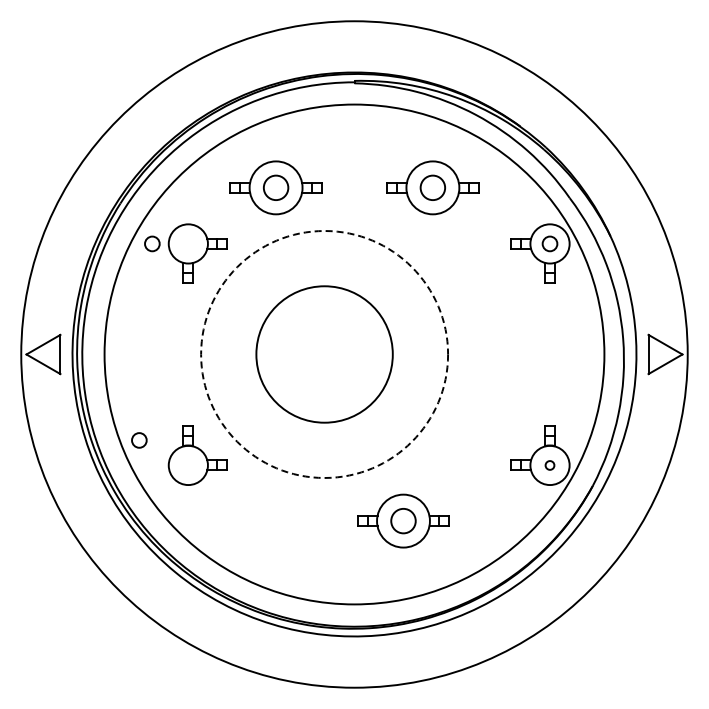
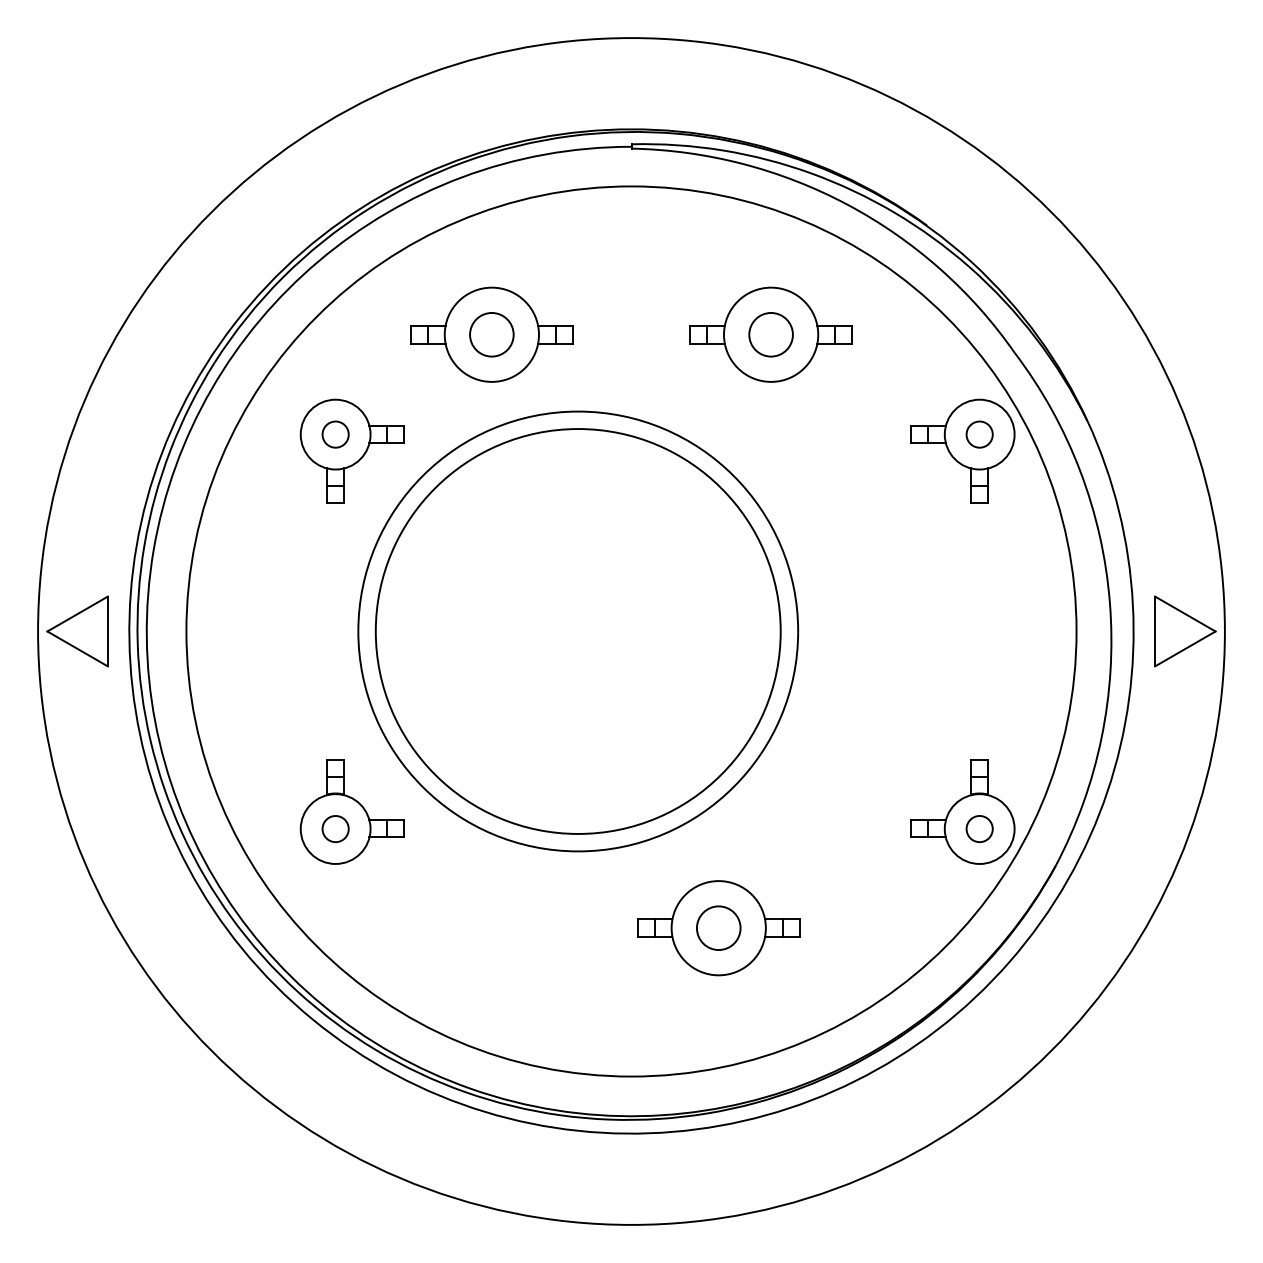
circle: (152, 243) -> (335, 433), moved
circle: (324, 354) -> (578, 631), dashed -> solid
circle: (324, 354) -> (578, 631), size x1.67
circle: (139, 440) -> (335, 829), moved
circle: (549, 465) -> (978, 829), size x1.67

